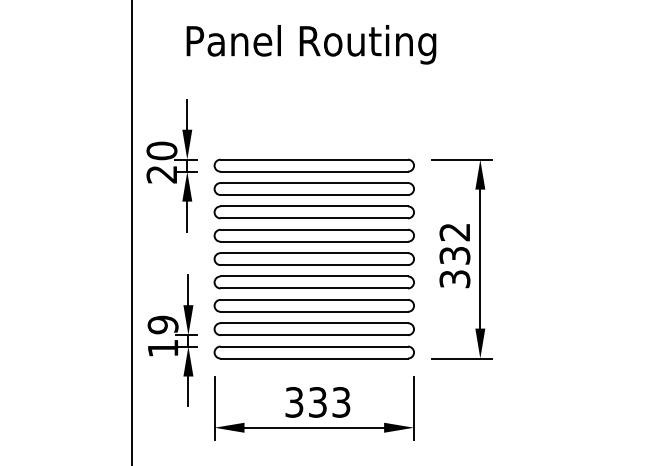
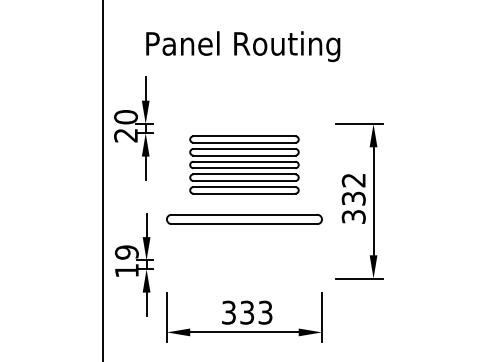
text: (311, 44) -> (243, 46), moved
part: (314, 211) -> (244, 164), size x0.7
part: (314, 328) -> (244, 255), removed

